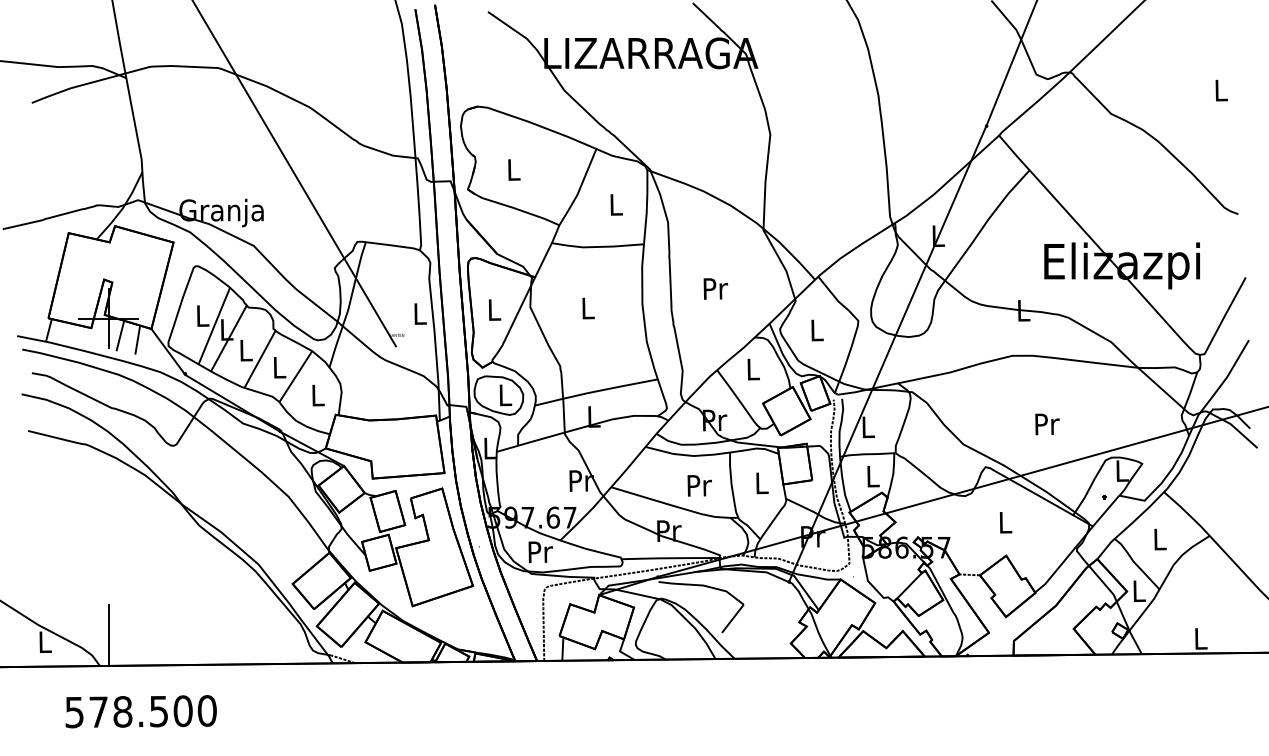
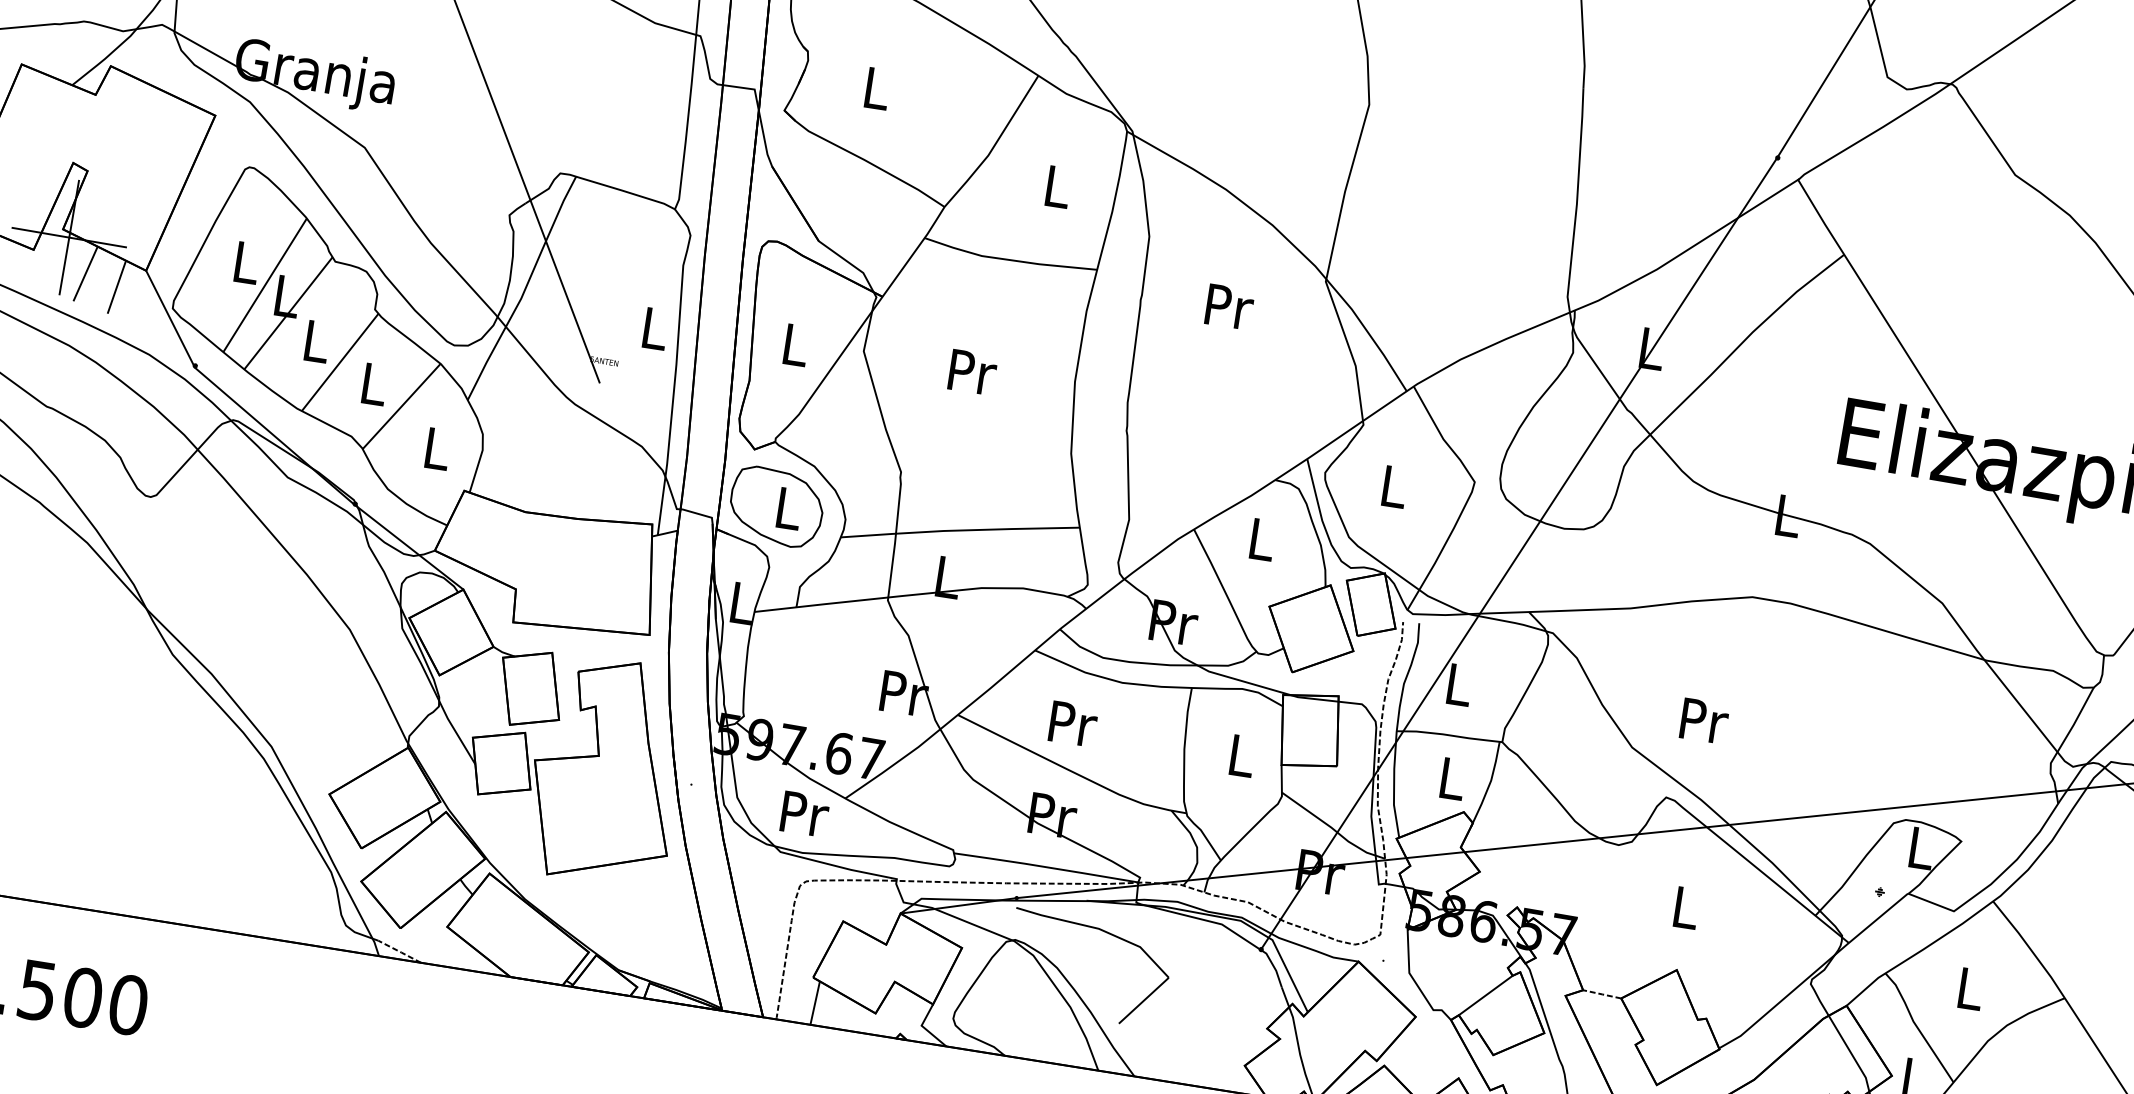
text: (715, 288) -> (1228, 306), moved
text: (588, 308) -> (972, 372), L -> Pr
text: (1047, 424) -> (1704, 721), moved
text: (699, 485) -> (1072, 723), moved

